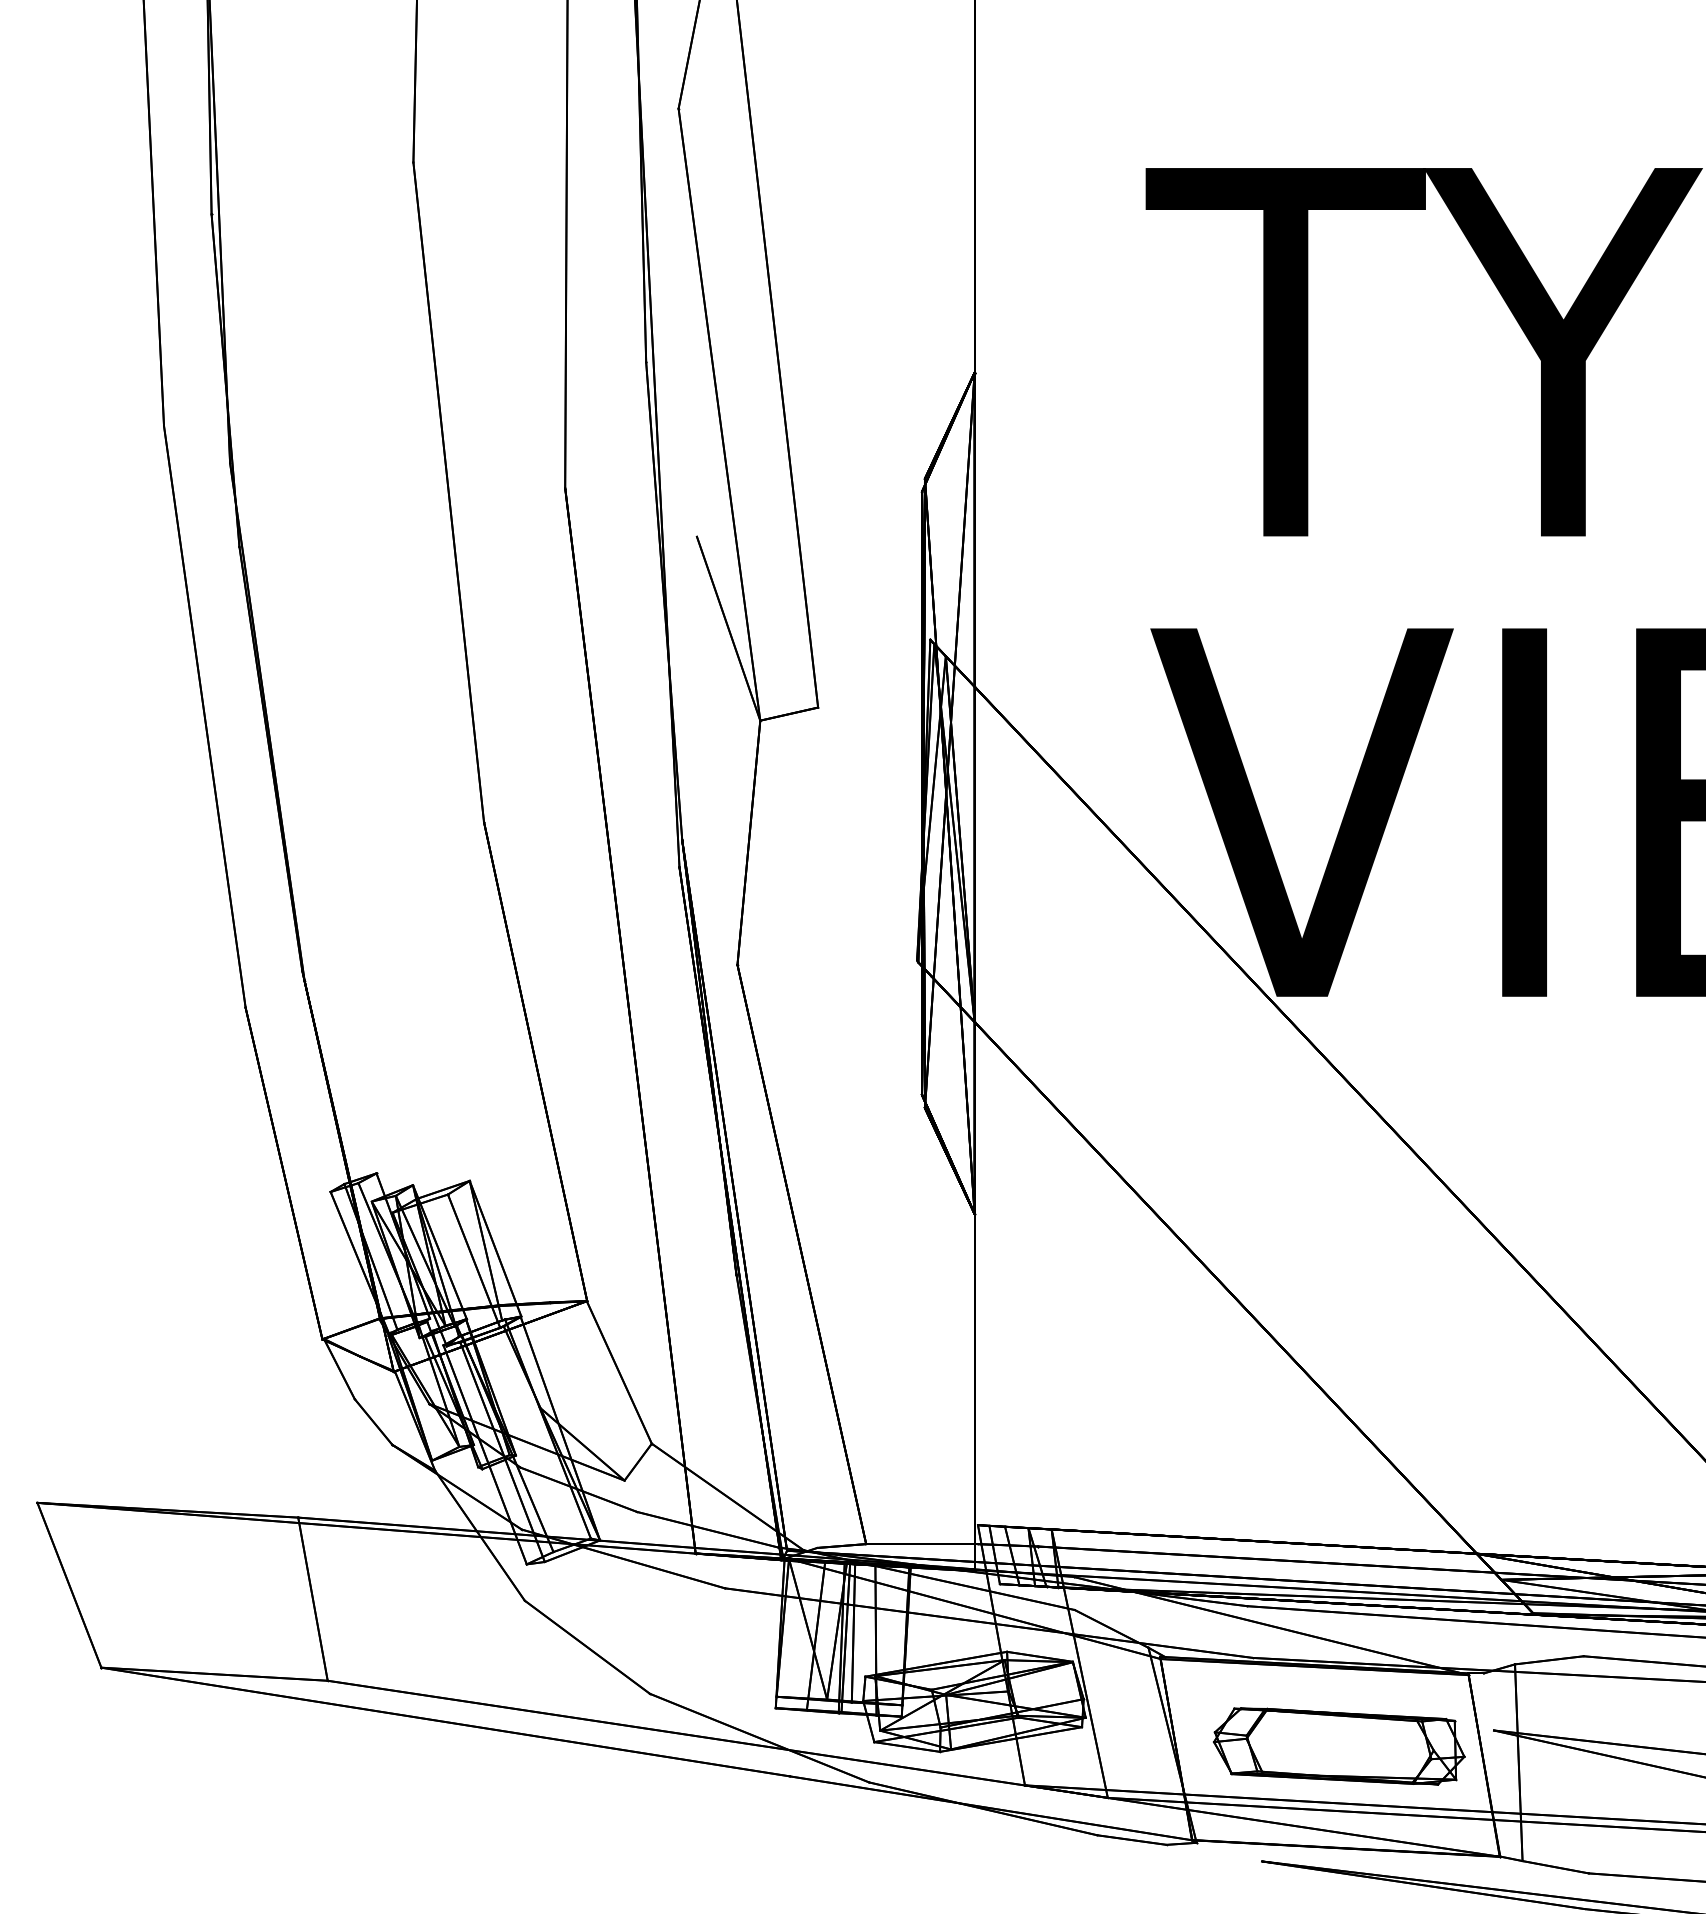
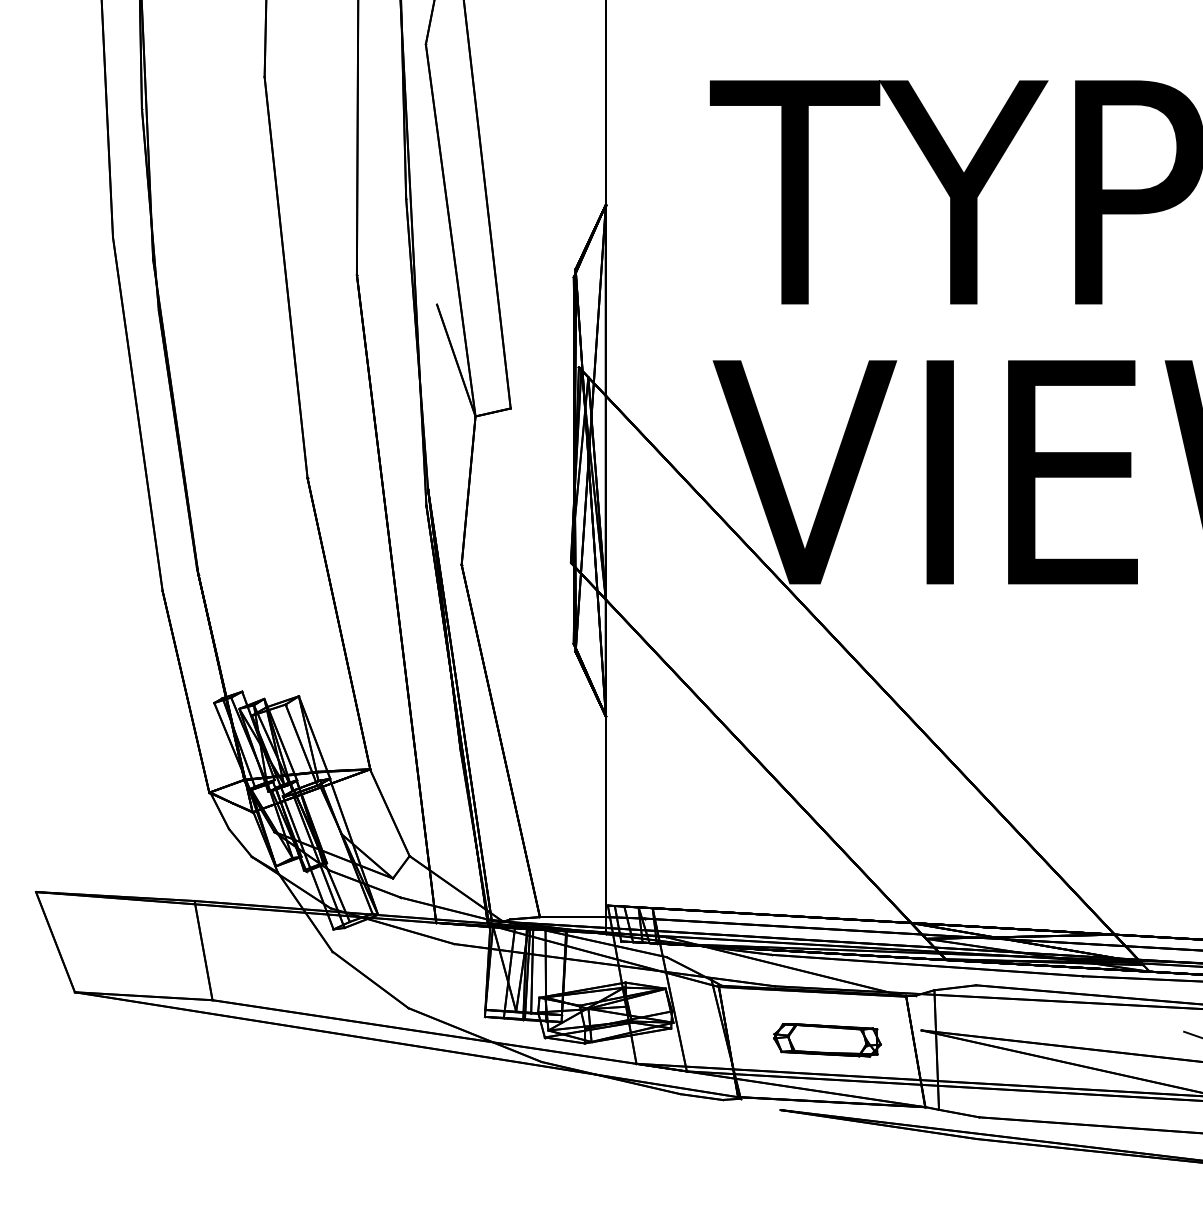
part: (1339, 1747) -> (827, 1040), size x0.7

